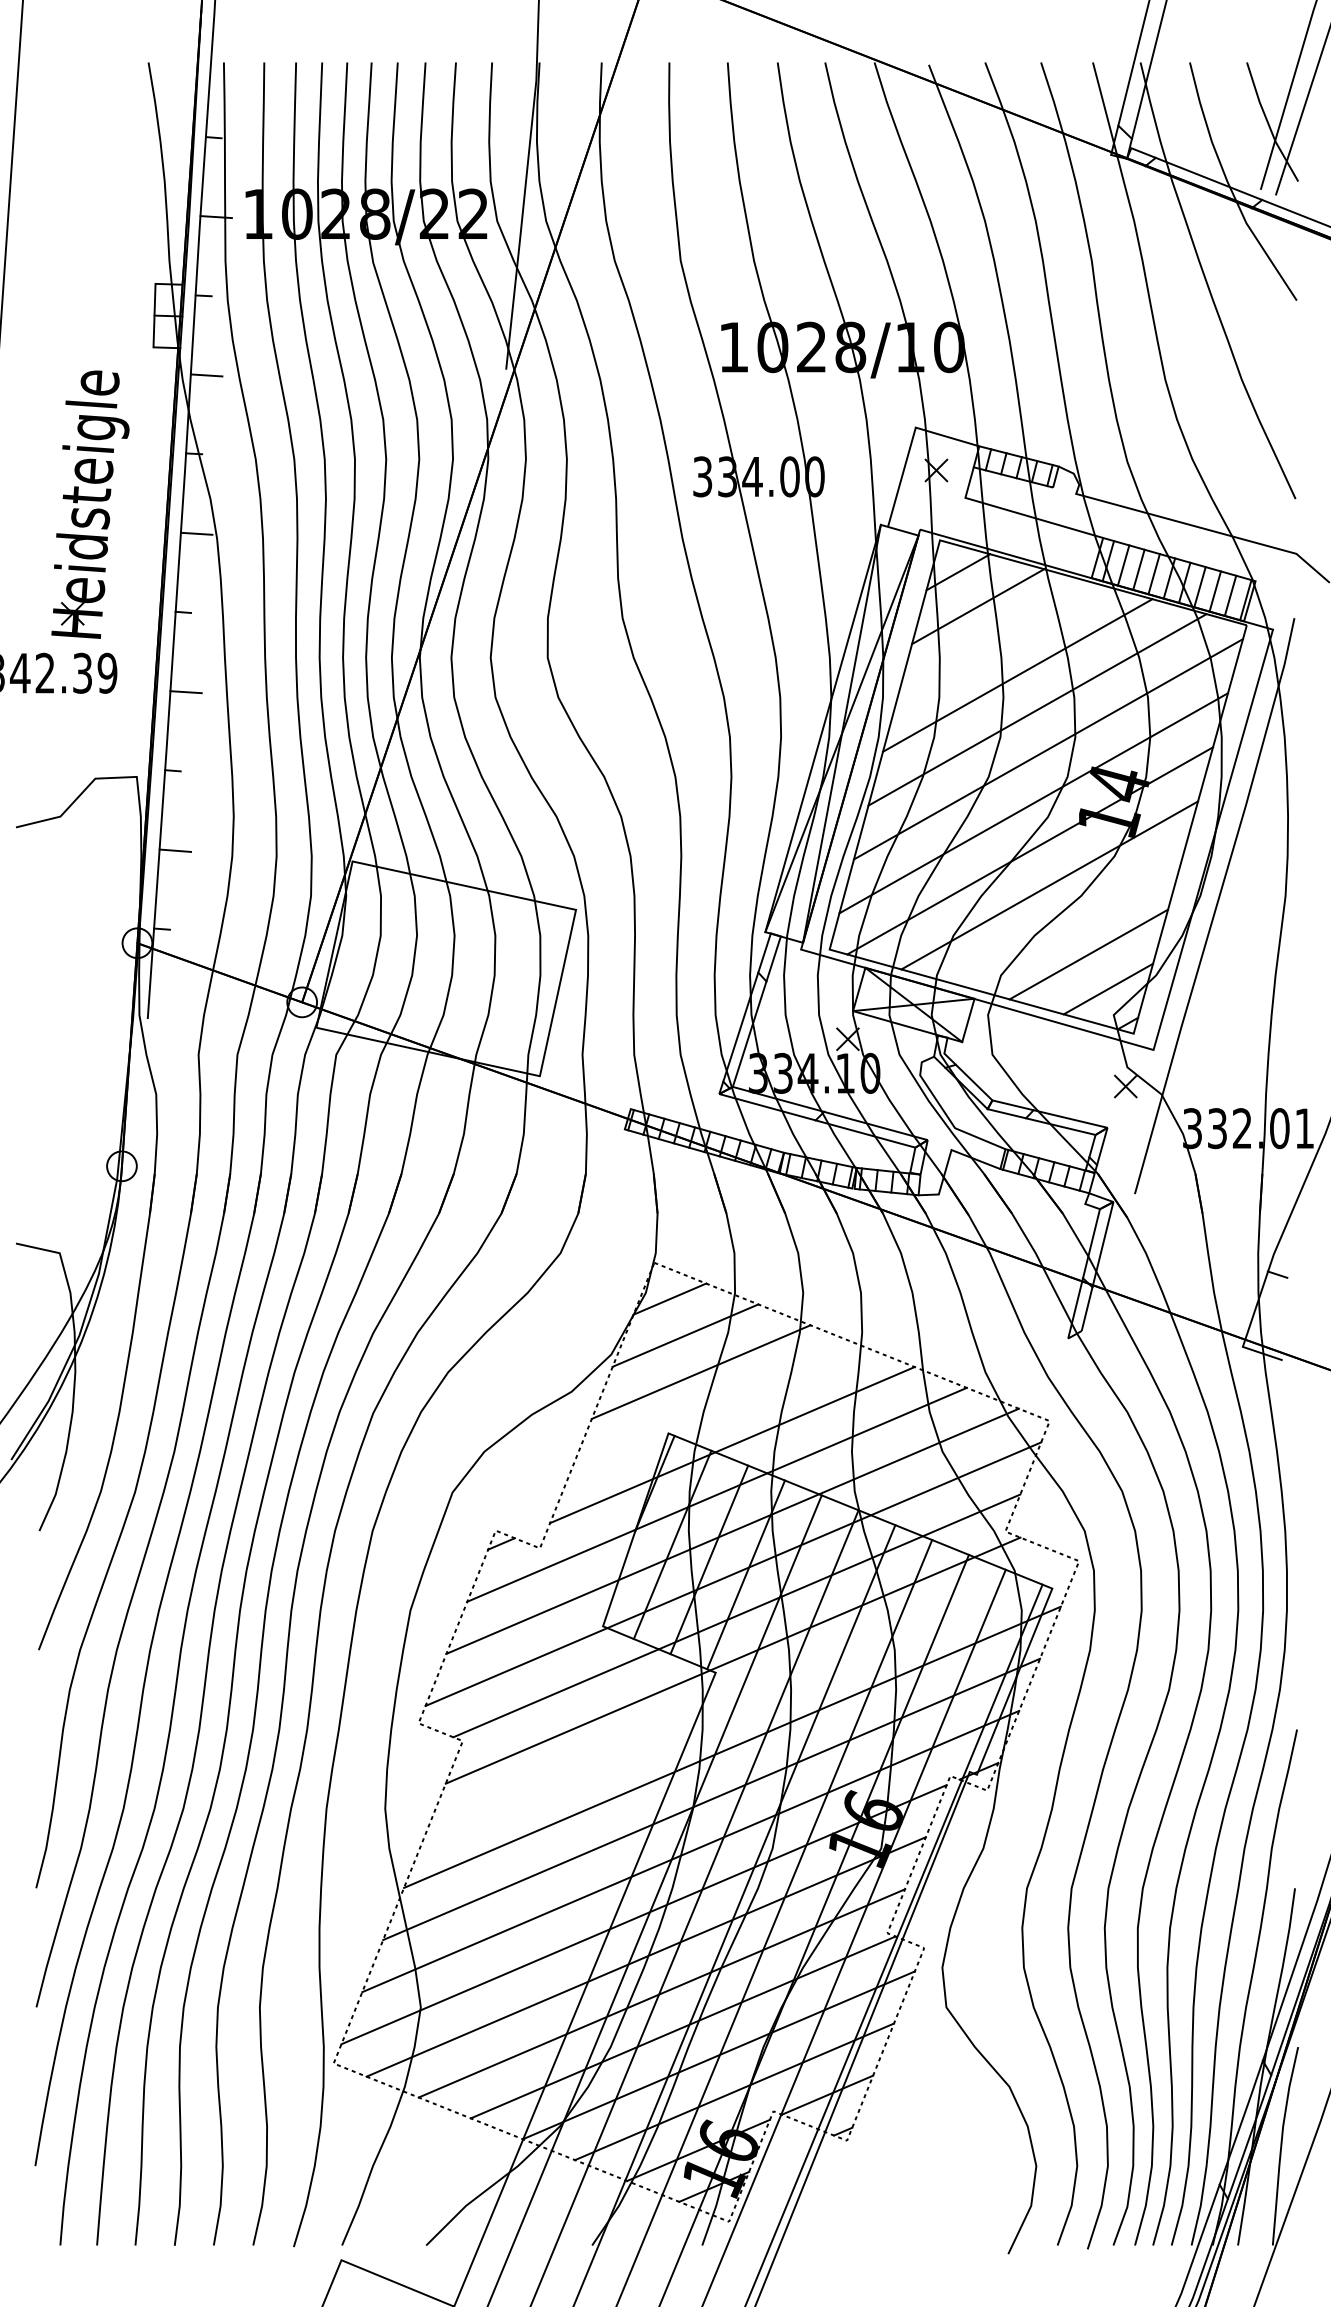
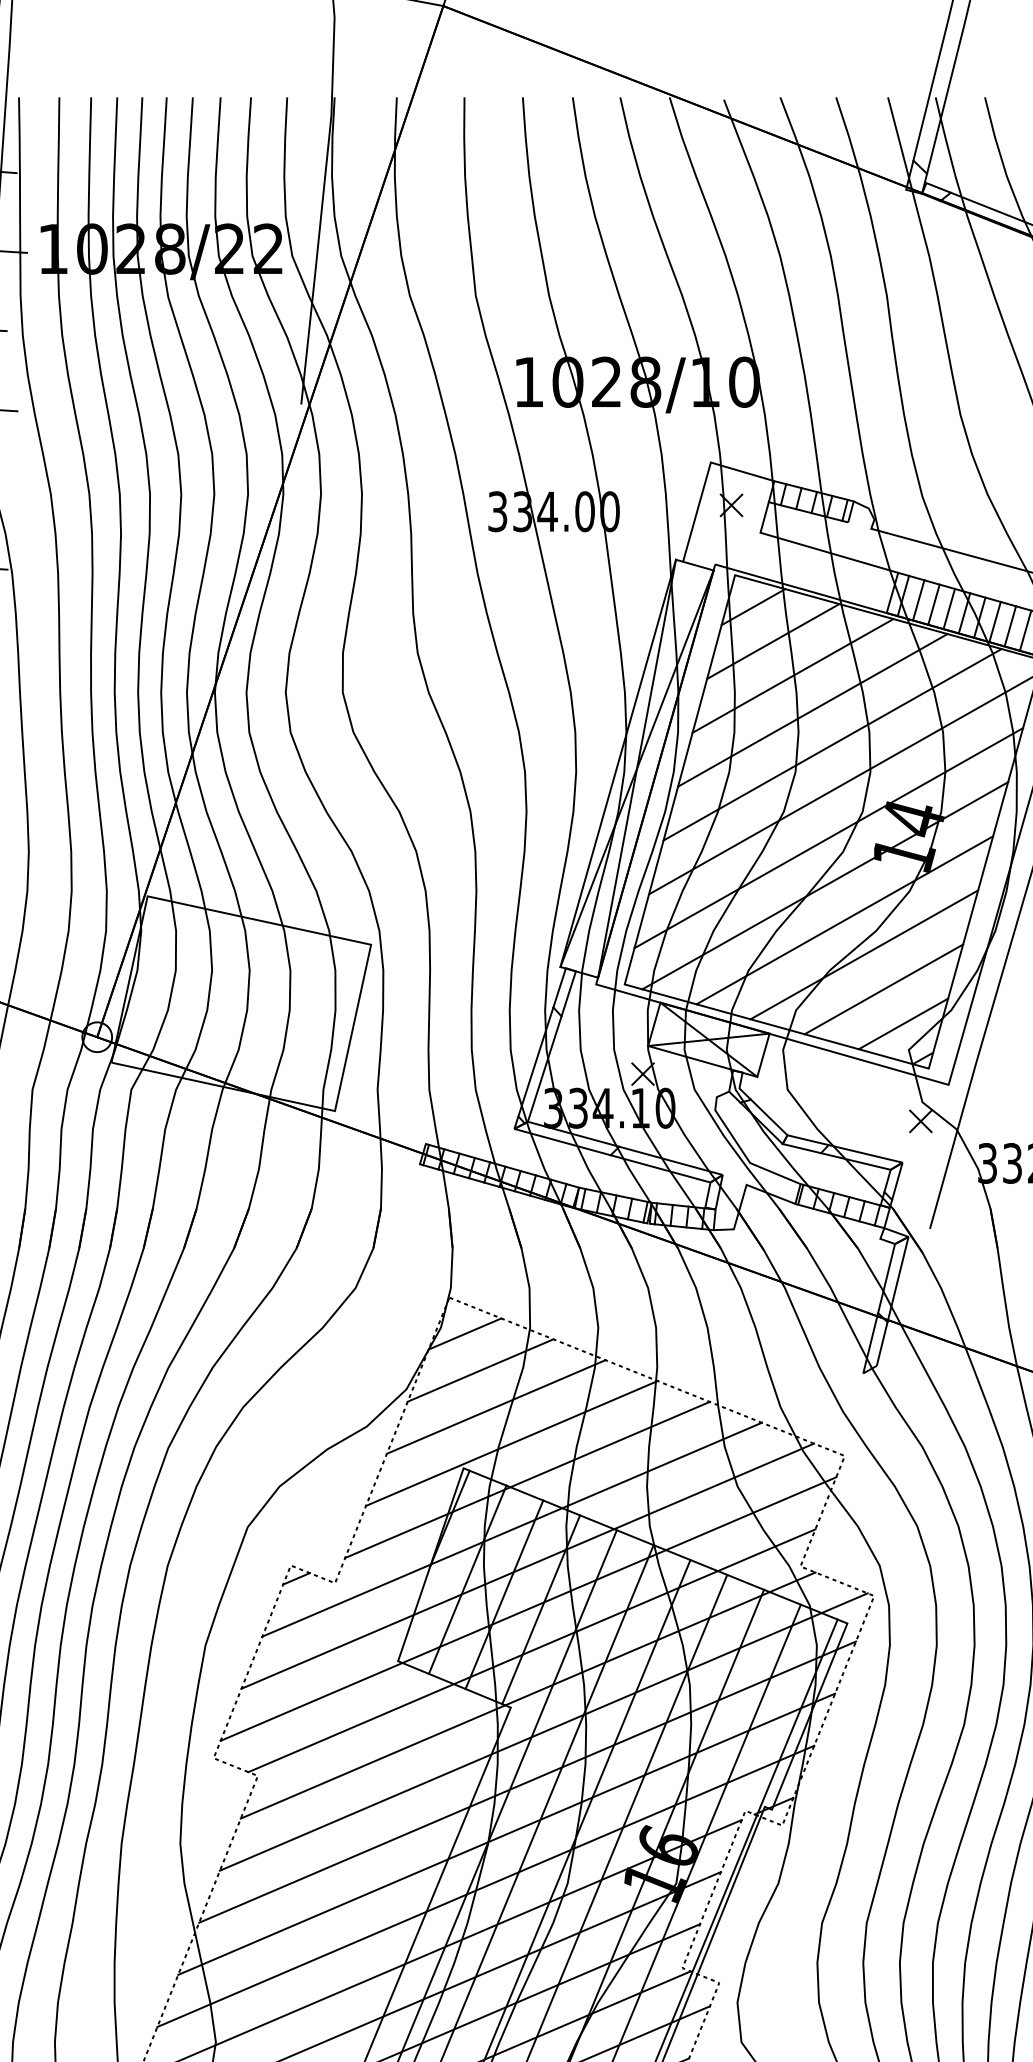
line: (997, 640) -> (792, 675), added
line: (1069, 919) -> (864, 954), added
line: (716, 1408) -> (511, 1443), added
line: (748, 1696) -> (543, 1731), added

